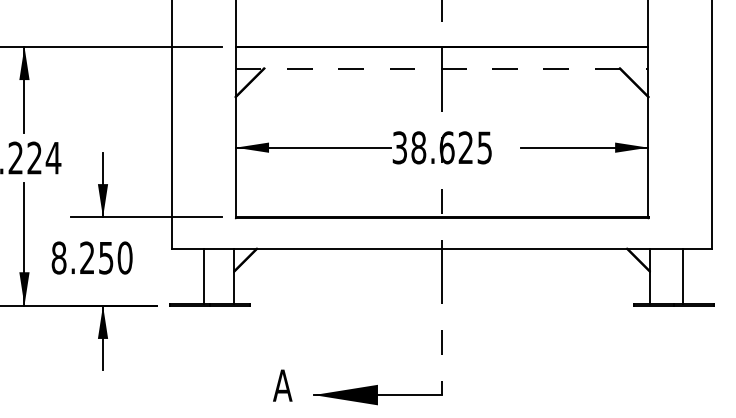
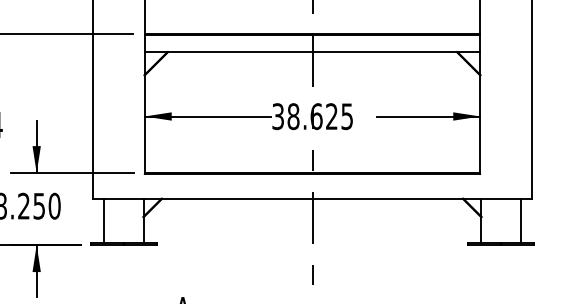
line: (442, 68) -> (312, 52), dashed -> solid
line: (204, 275) -> (104, 220), moved
line: (682, 275) -> (520, 220), moved

